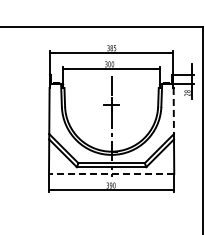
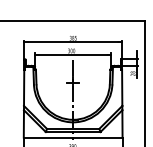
line: (173, 111) -> (121, 88), dashed -> solid
line: (111, 174) -> (73, 137), dashed -> solid

